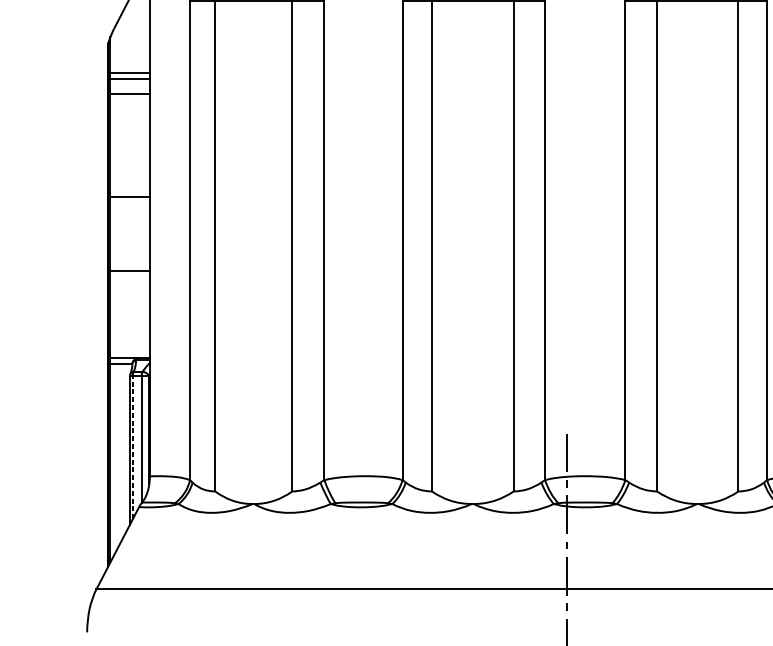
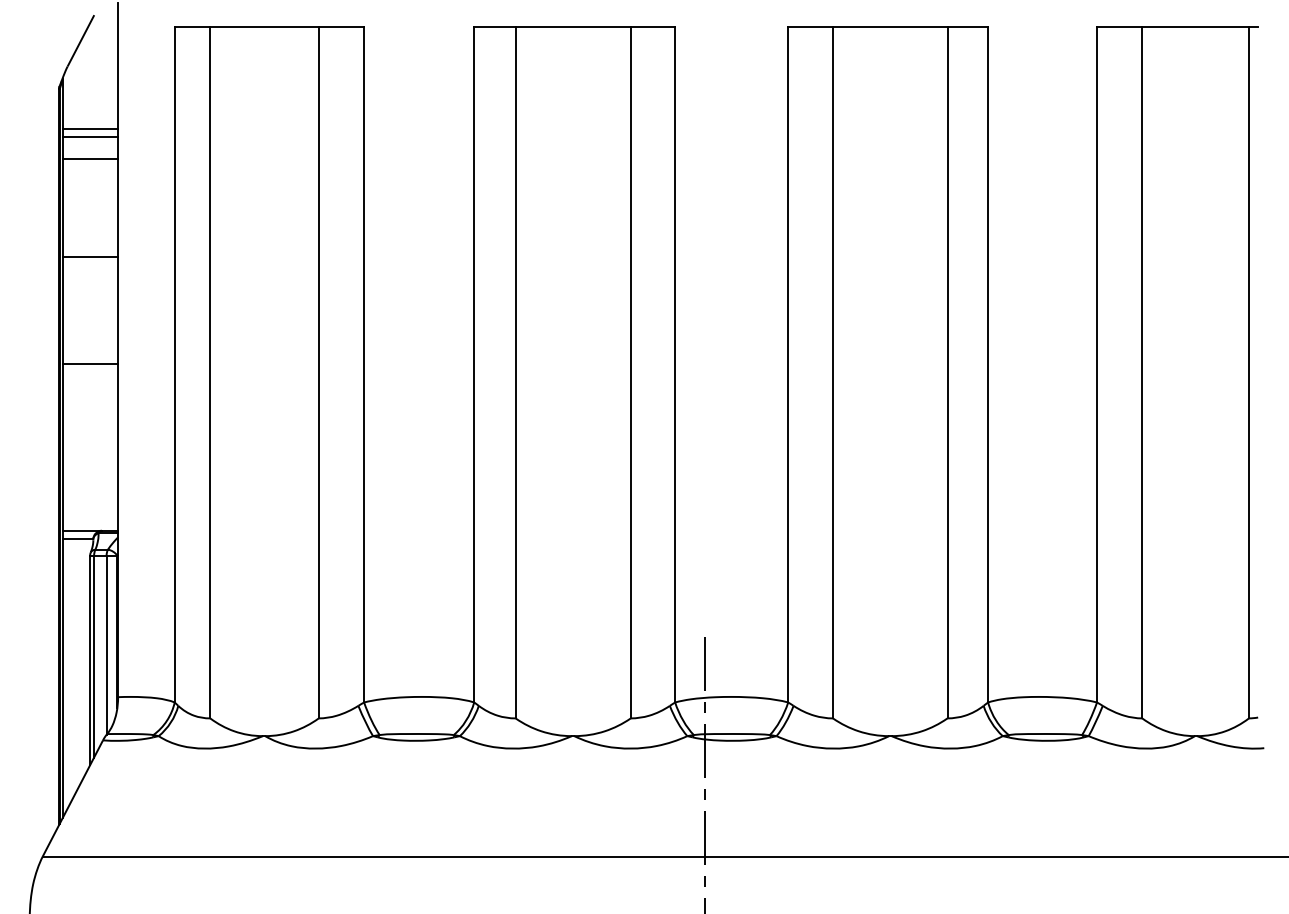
line: (130, 197) -> (90, 257), moved
line: (130, 270) -> (90, 363), moved
line: (133, 447) -> (94, 656), dashed -> solid

